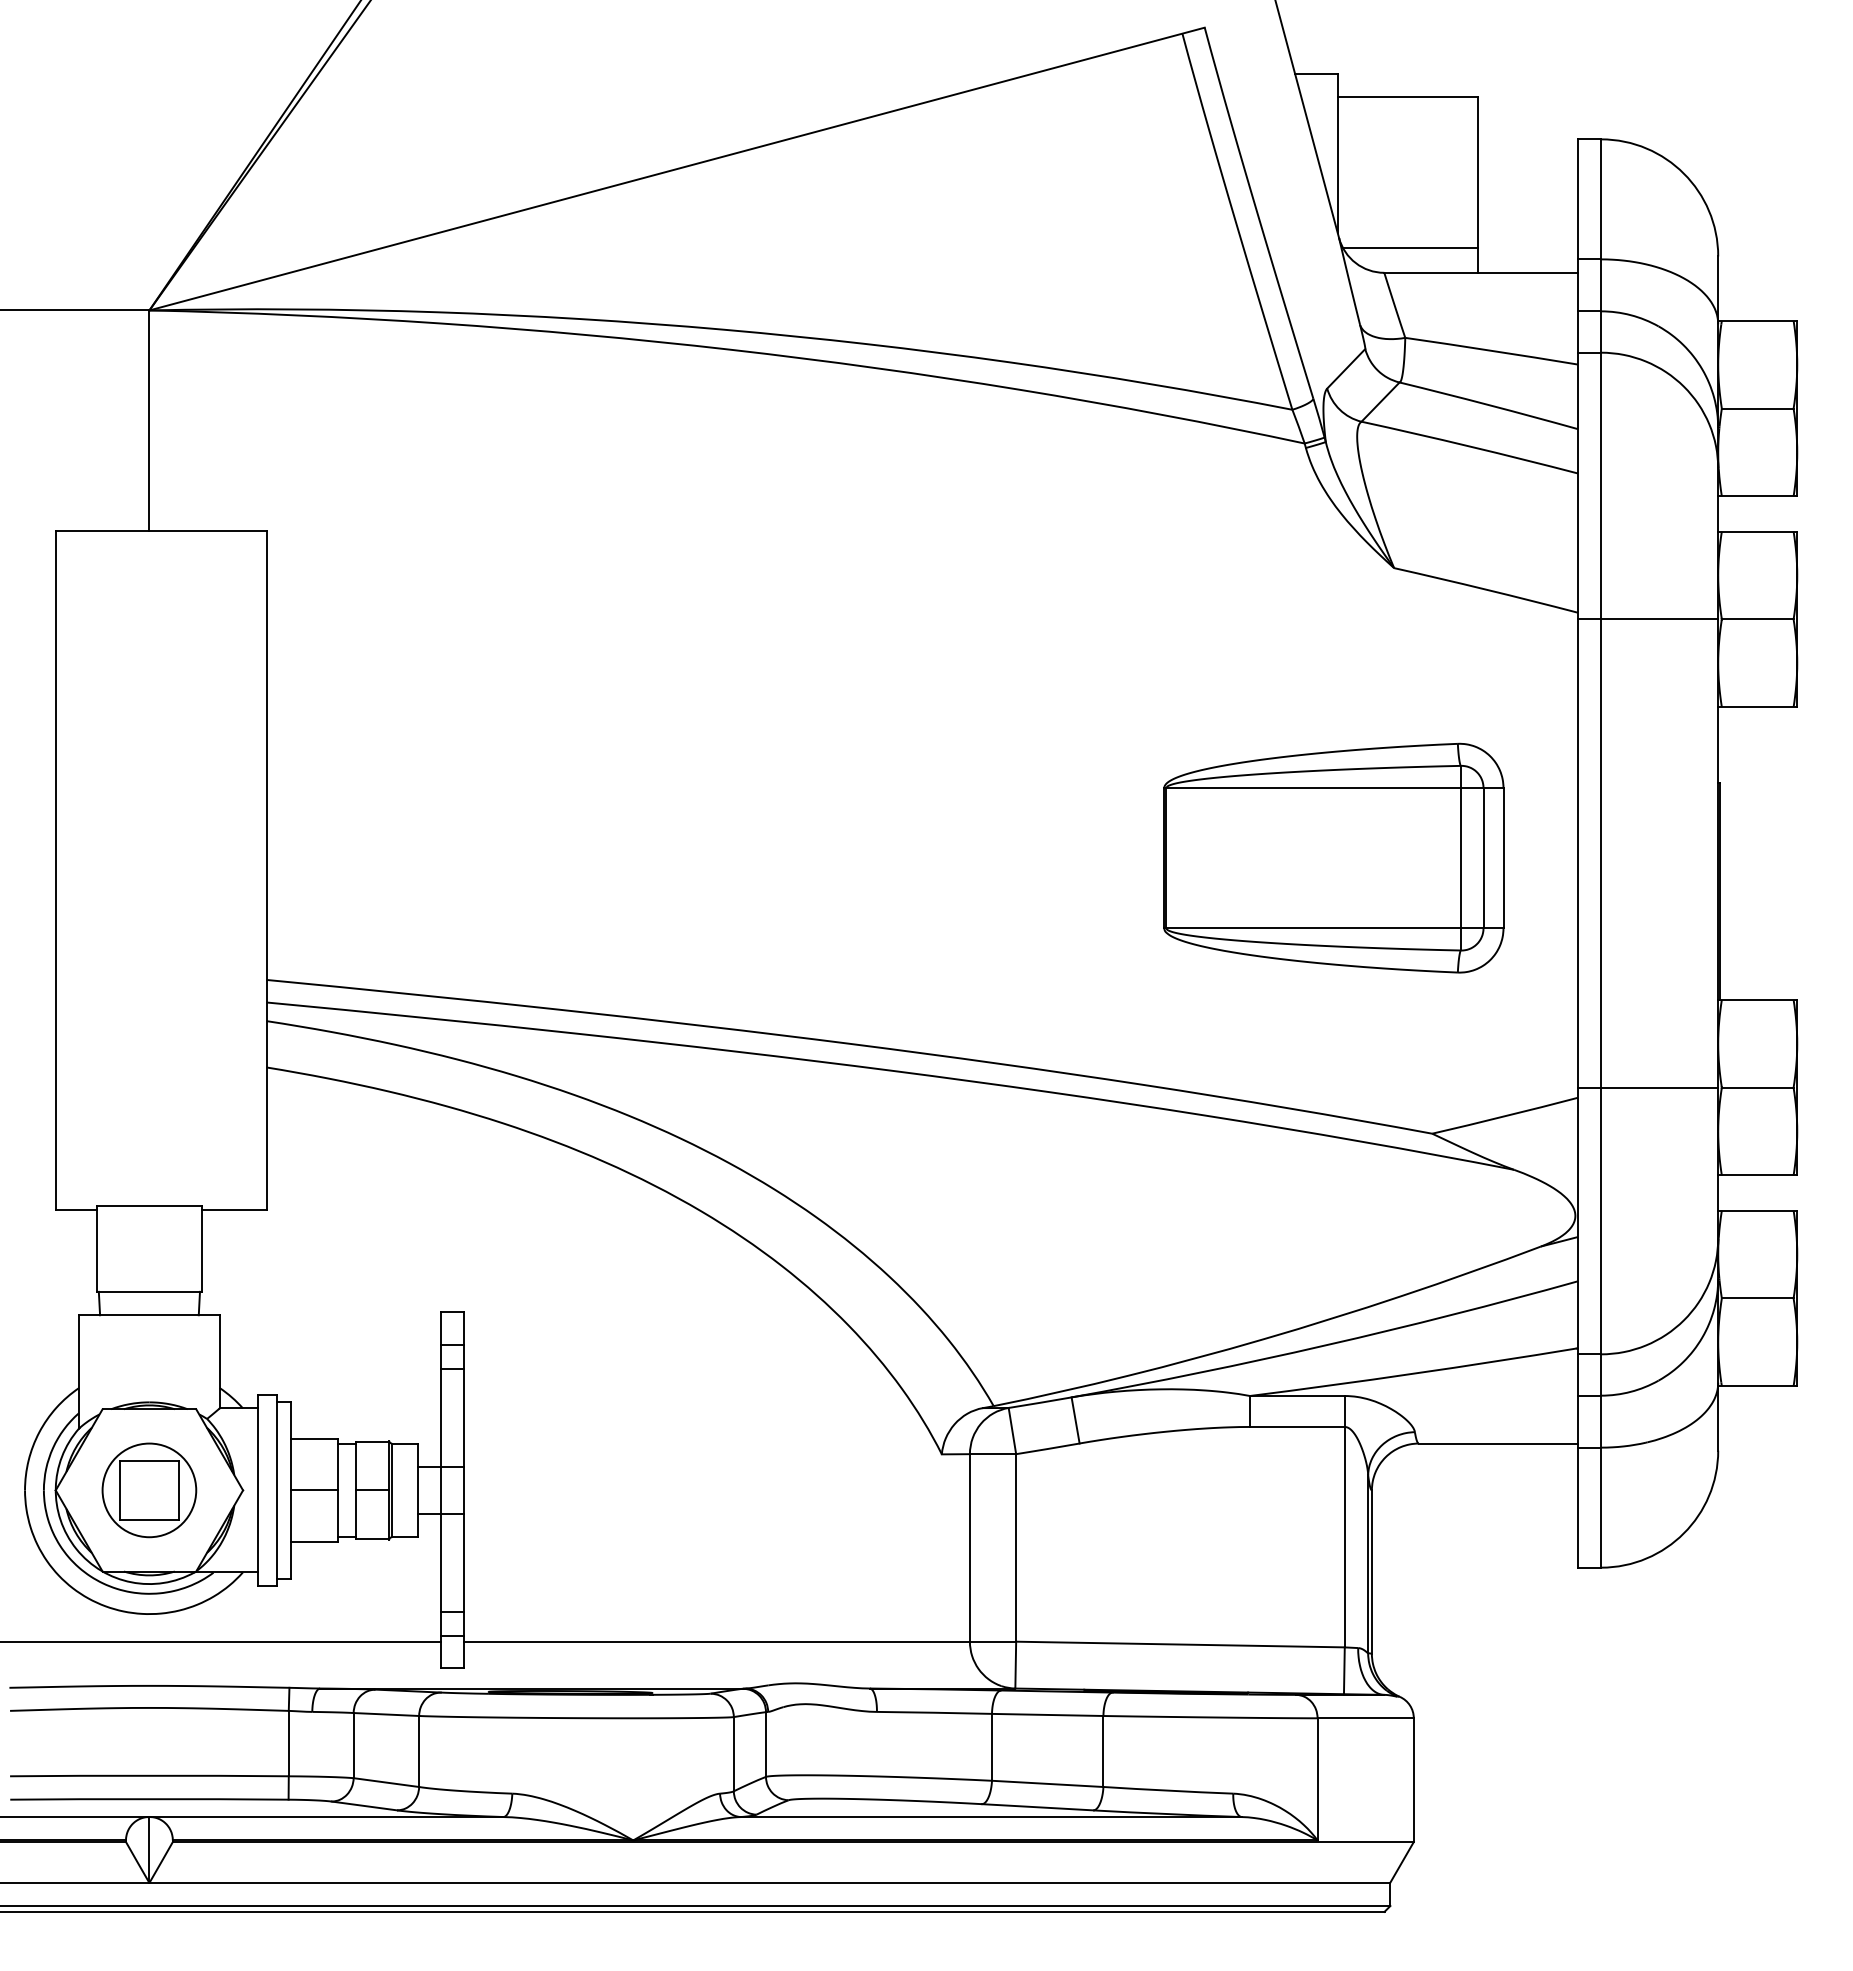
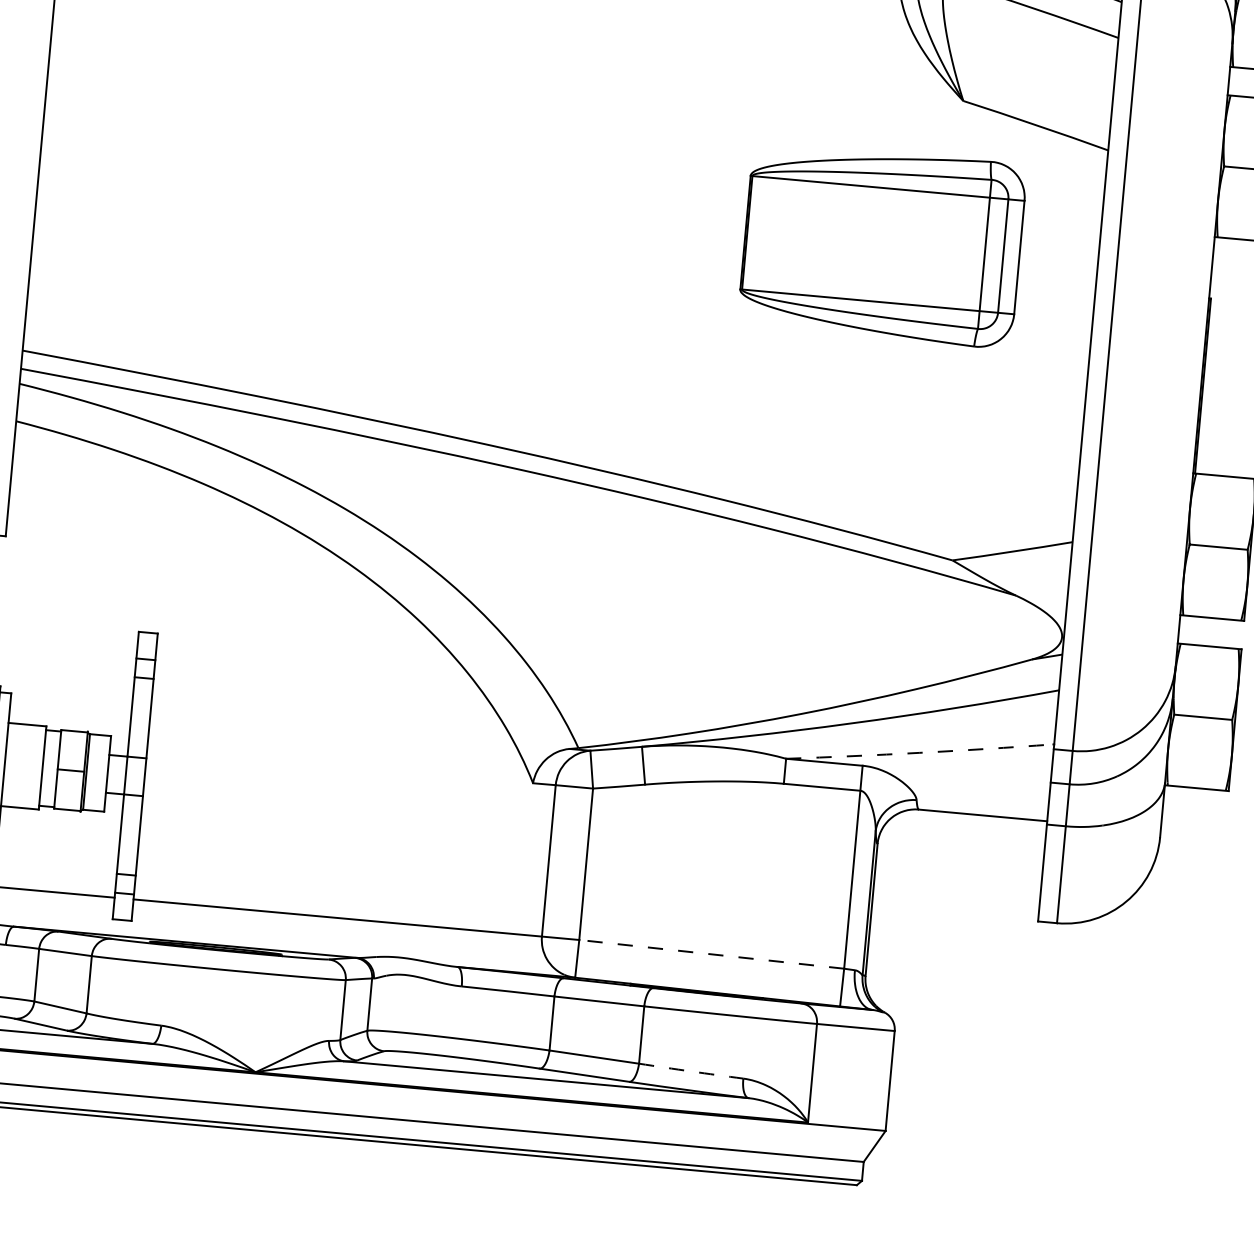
line: (1647, 619) -> (1164, 161), removed
part: (1333, 857) -> (882, 244), moved
line: (1647, 1087) -> (1129, 538), removed
arc: (1413, 1373) -> (919, 752), solid -> dashed
line: (313, 1490) -> (23, 766), removed
line: (1179, 1644) -> (710, 954), solid -> dashed
arc: (1168, 1790) -> (691, 1071), solid -> dashed

